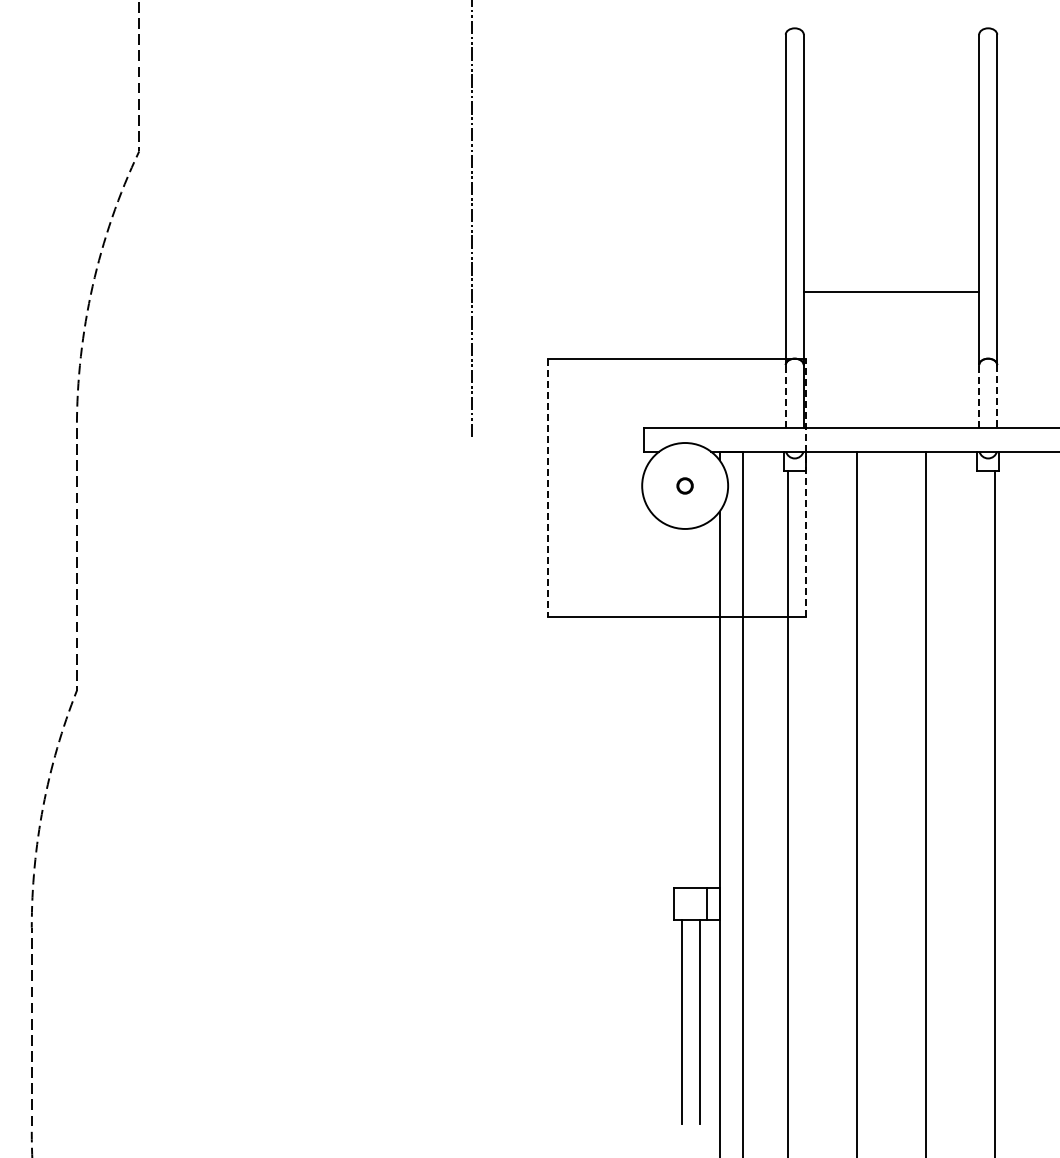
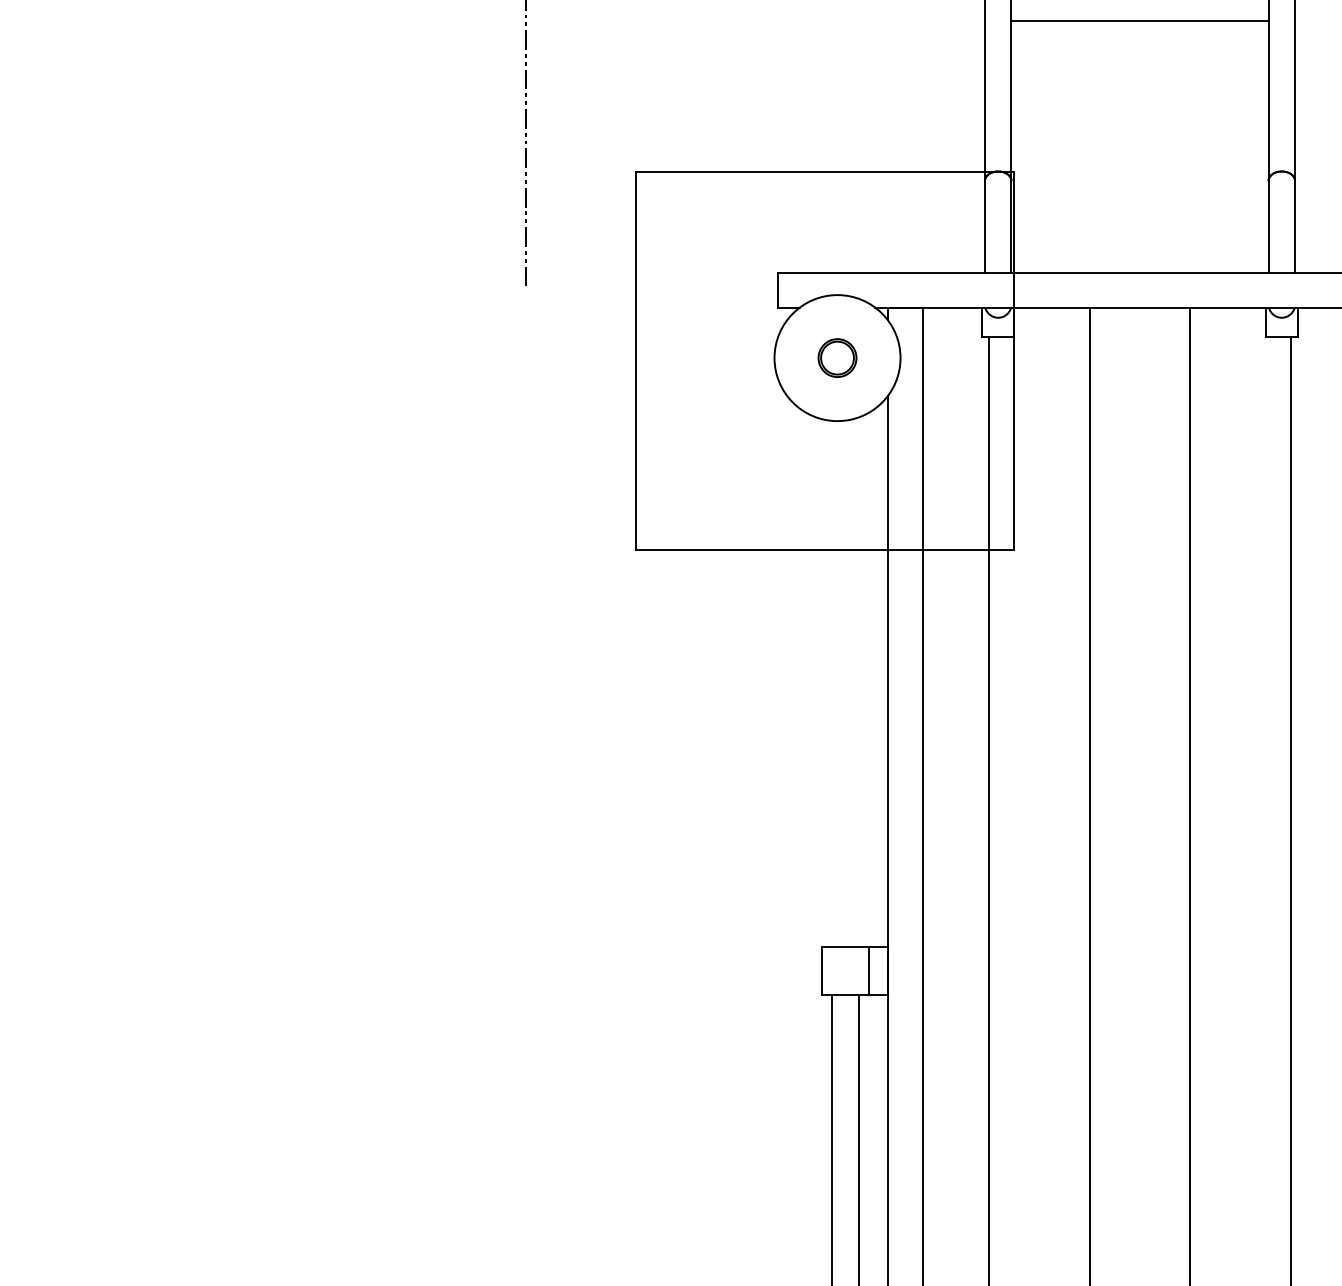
line: (891, 292) -> (1140, 21), moved
line: (785, 396) -> (984, 226), dashed -> solid
line: (979, 396) -> (1269, 226), dashed -> solid
line: (997, 397) -> (1295, 228), dashed -> solid
circle: (684, 485) -> (836, 357), size x1.67
line: (547, 488) -> (635, 361), dashed -> solid
line: (805, 488) -> (1013, 361), dashed -> solid

